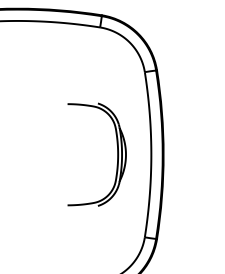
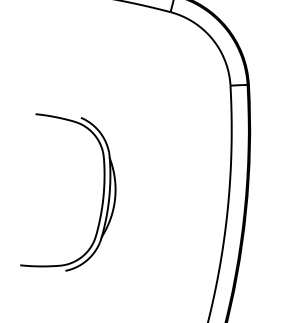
part: (117, 154) -> (102, 196), moved

